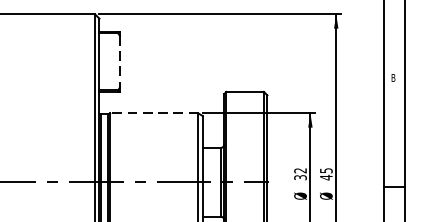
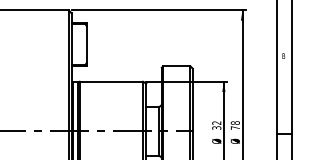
line: (119, 61) -> (86, 44), dashed -> solid
line: (154, 113) -> (111, 81), dashed -> solid
text: (325, 174) -> (234, 125), 45 -> 78

